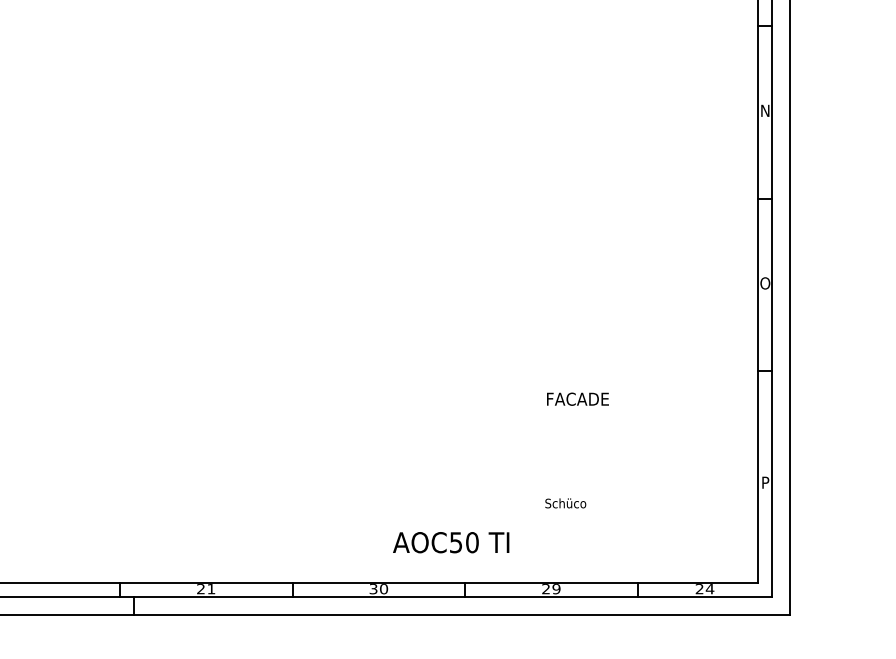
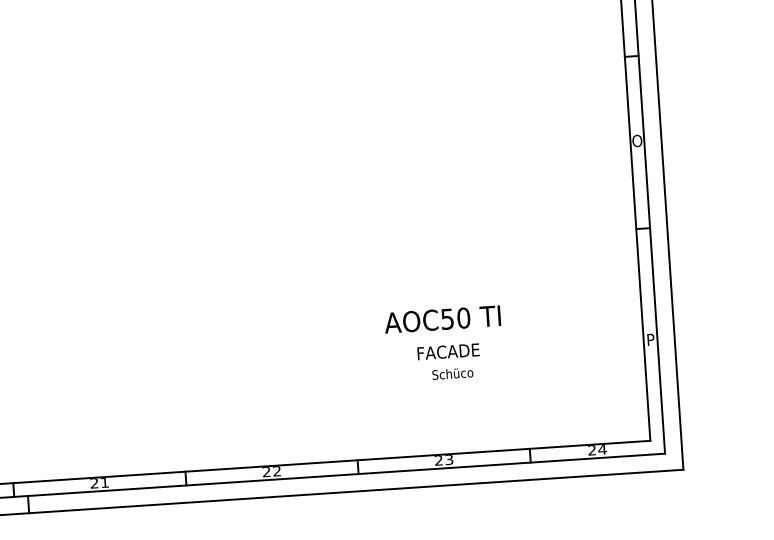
text: (577, 398) -> (448, 351), moved
text: (451, 542) -> (442, 319), moved
text: (378, 589) -> (271, 472), 30 -> 22
text: (556, 589) -> (449, 460), 29 -> 23

